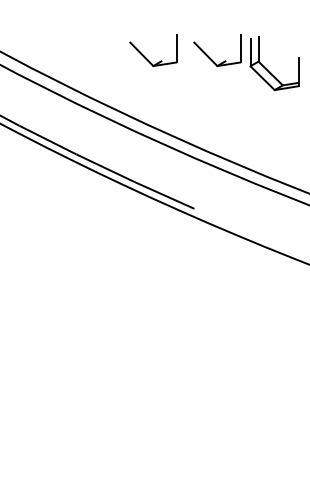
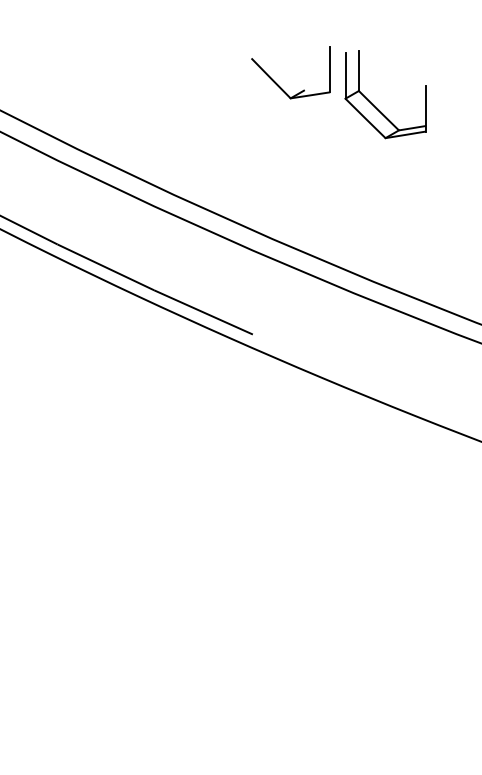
part: (146, 57) -> (173, 84), removed

